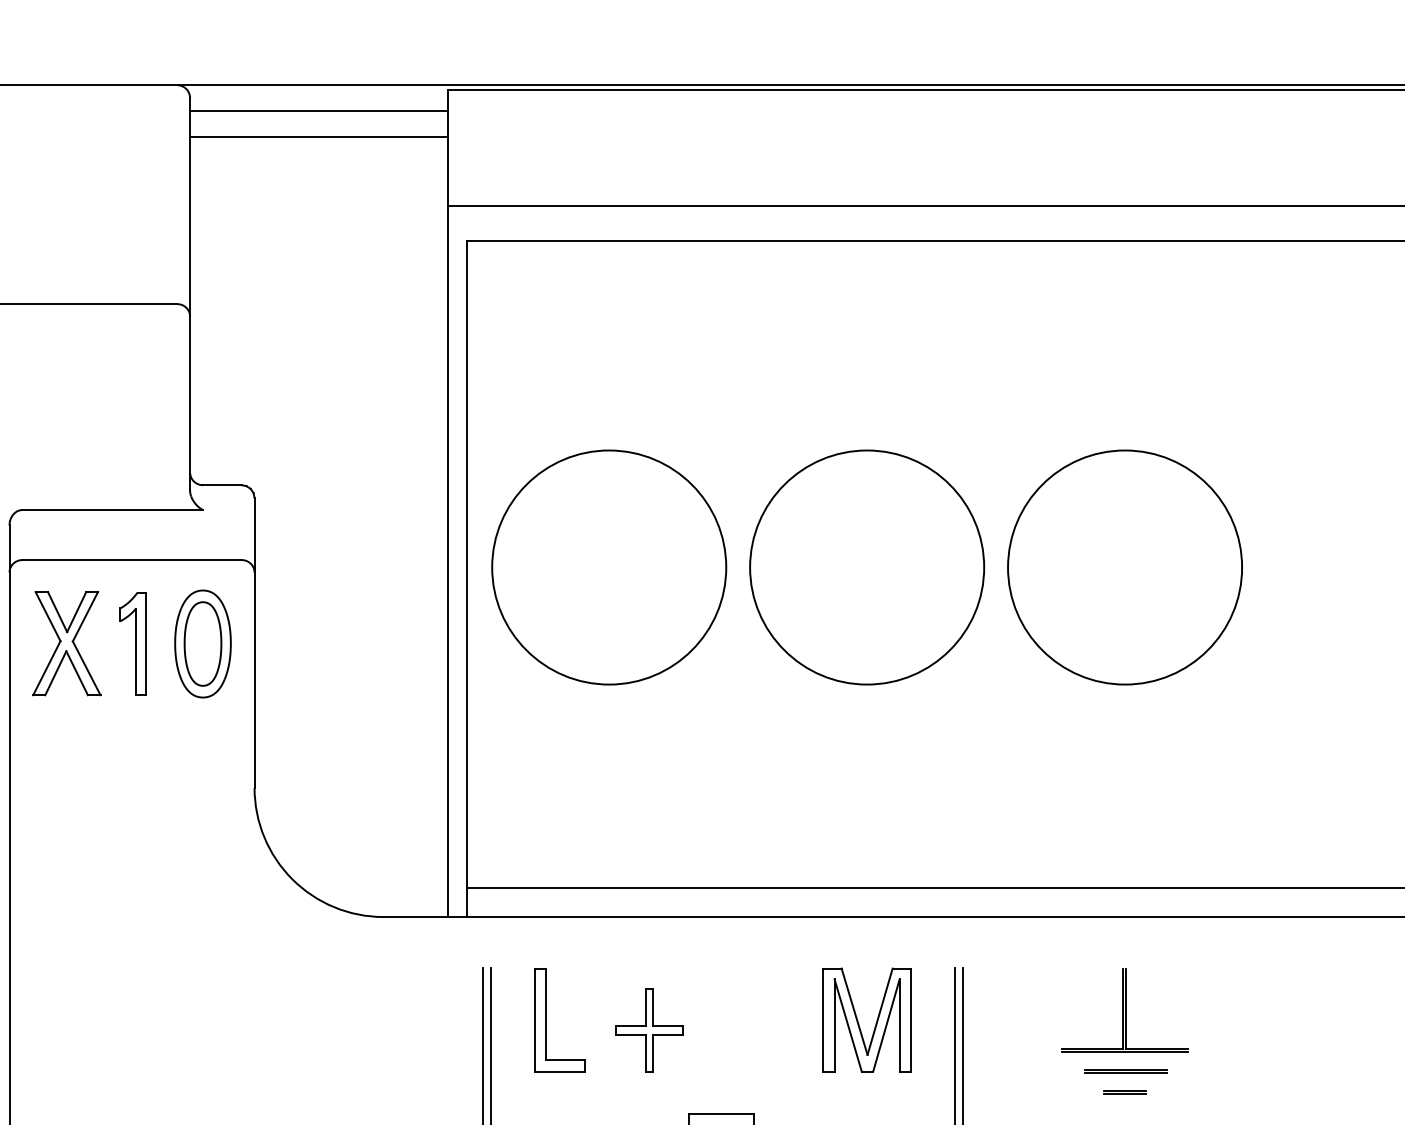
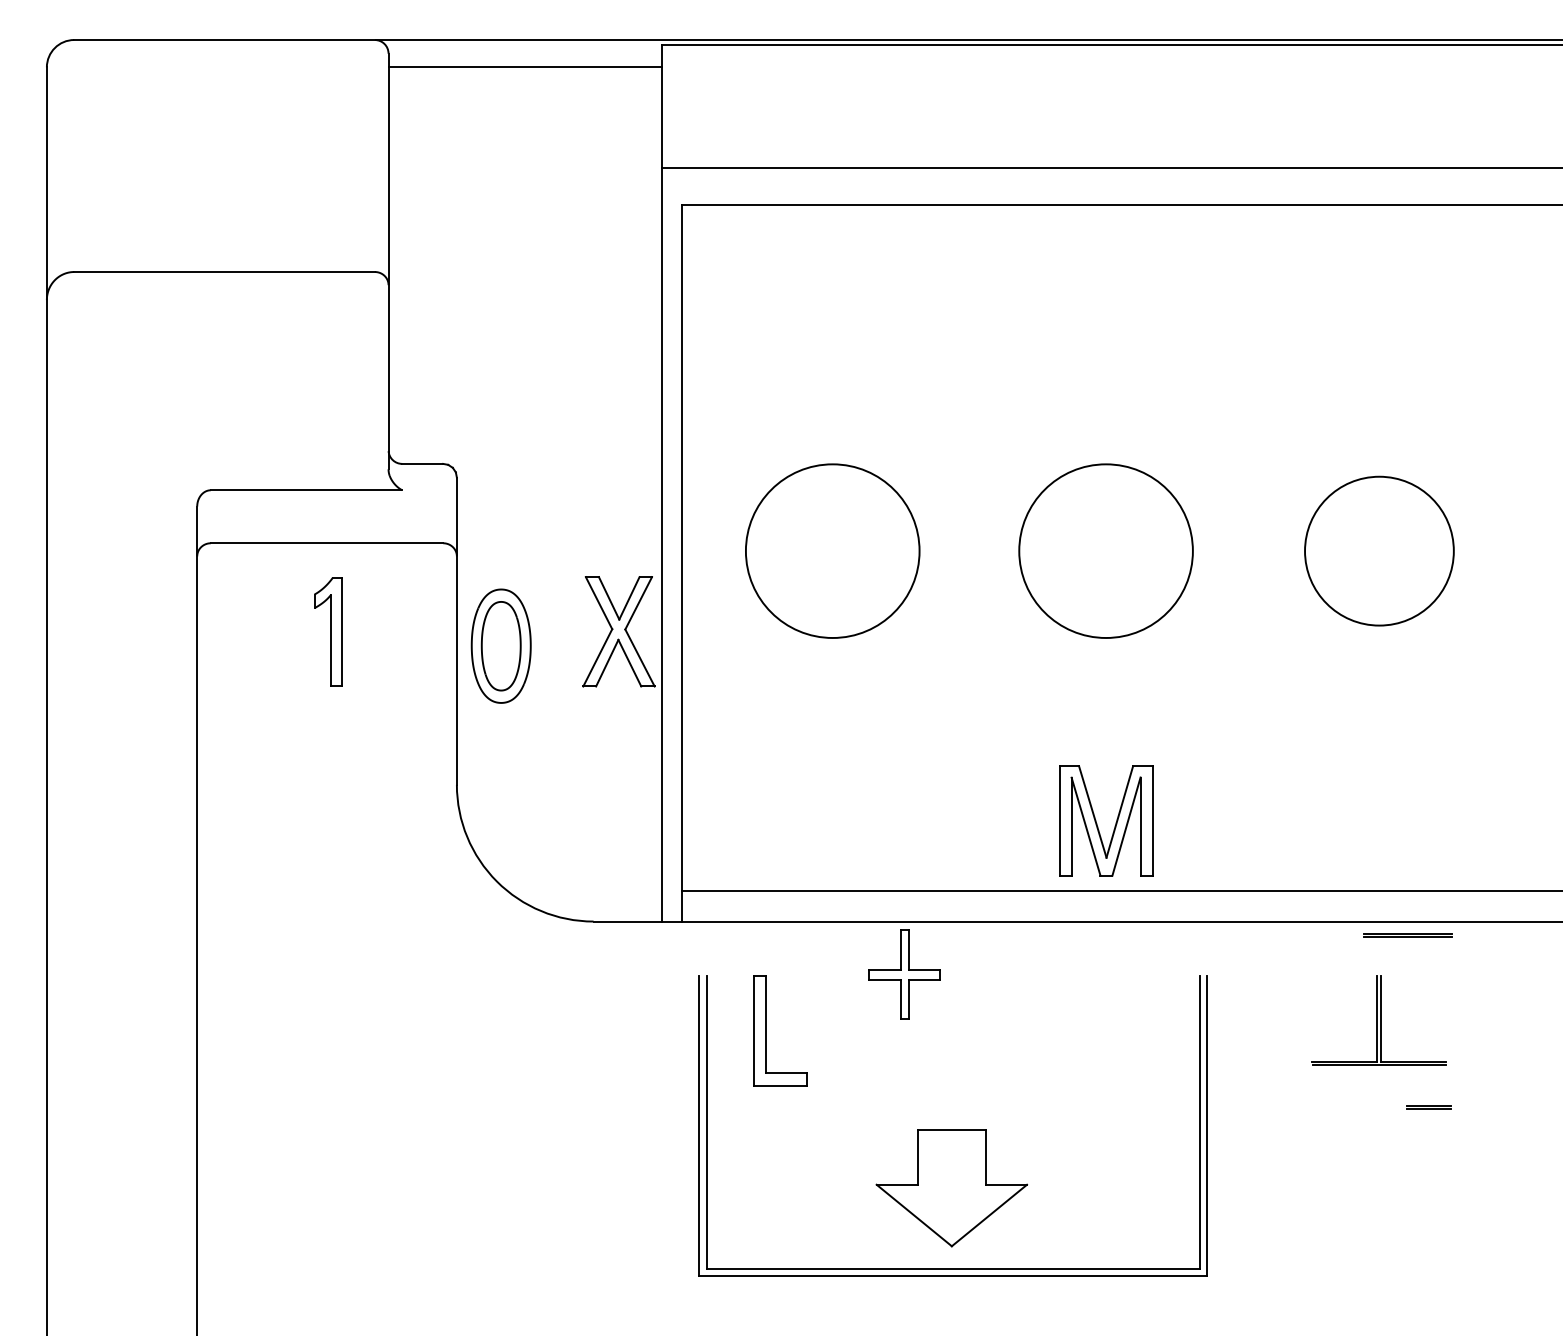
line: (318, 136) -> (524, 94), removed
circle: (608, 567) -> (832, 551), size x0.7
circle: (867, 567) -> (1106, 551), size x0.7
circle: (1125, 567) -> (1379, 551), size x0.6
part: (66, 643) -> (618, 631), moved
part: (202, 643) -> (500, 645), moved
part: (876, 1021) -> (1115, 822), moved
part: (649, 1030) -> (904, 974), moved
line: (1125, 1070) -> (1407, 934), moved
line: (1124, 1091) -> (1428, 1106), moved

